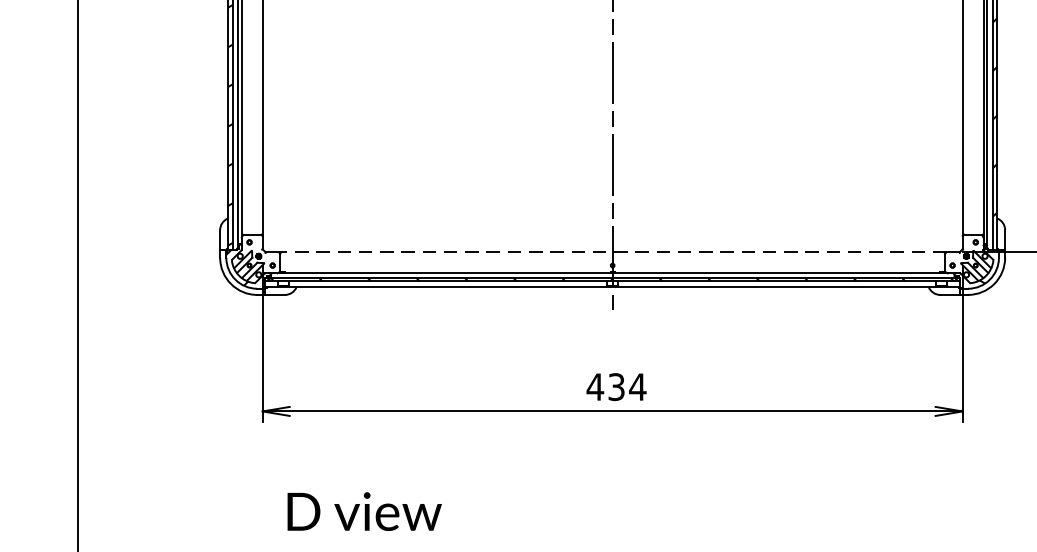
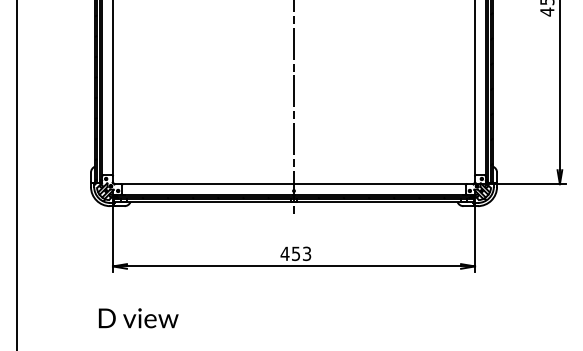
line: (613, 253) -> (294, 184), dashed -> solid
text: (627, 386) -> (301, 253), 434 -> 453
text: (364, 512) -> (138, 318), moved

